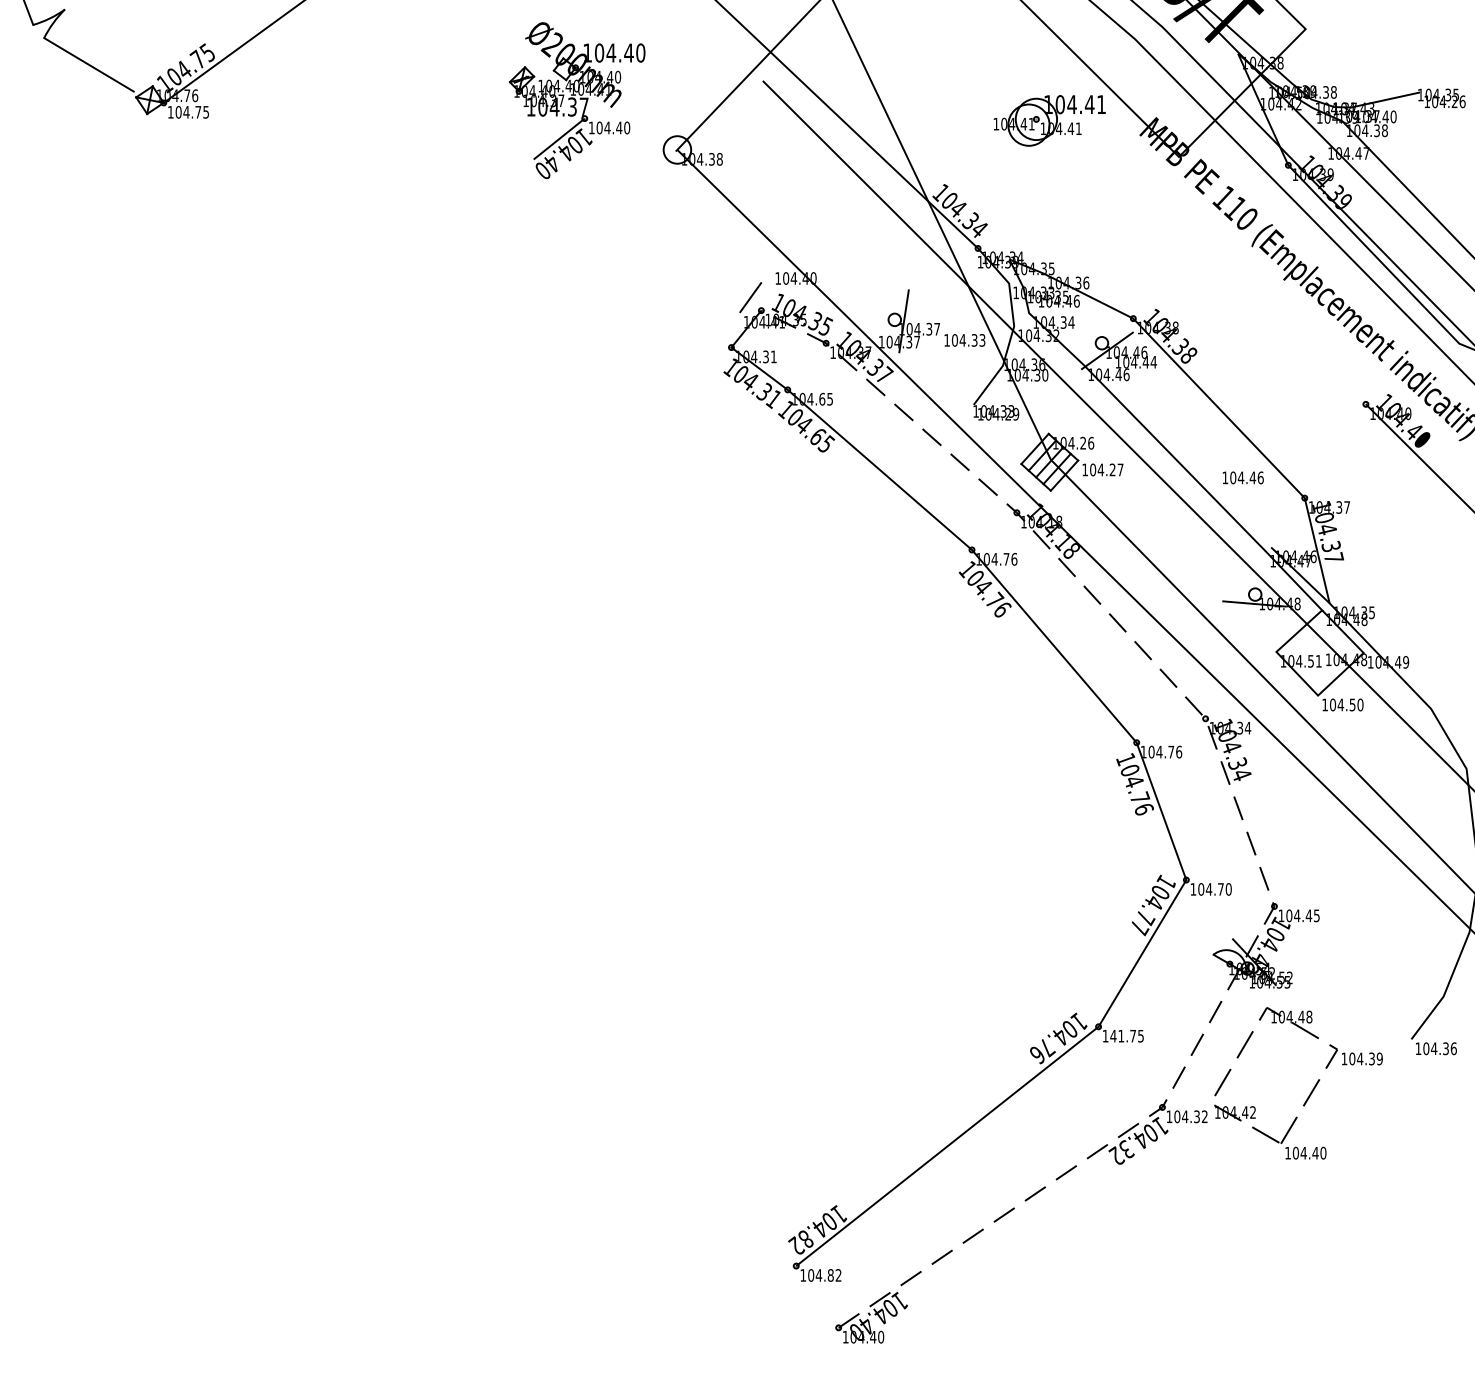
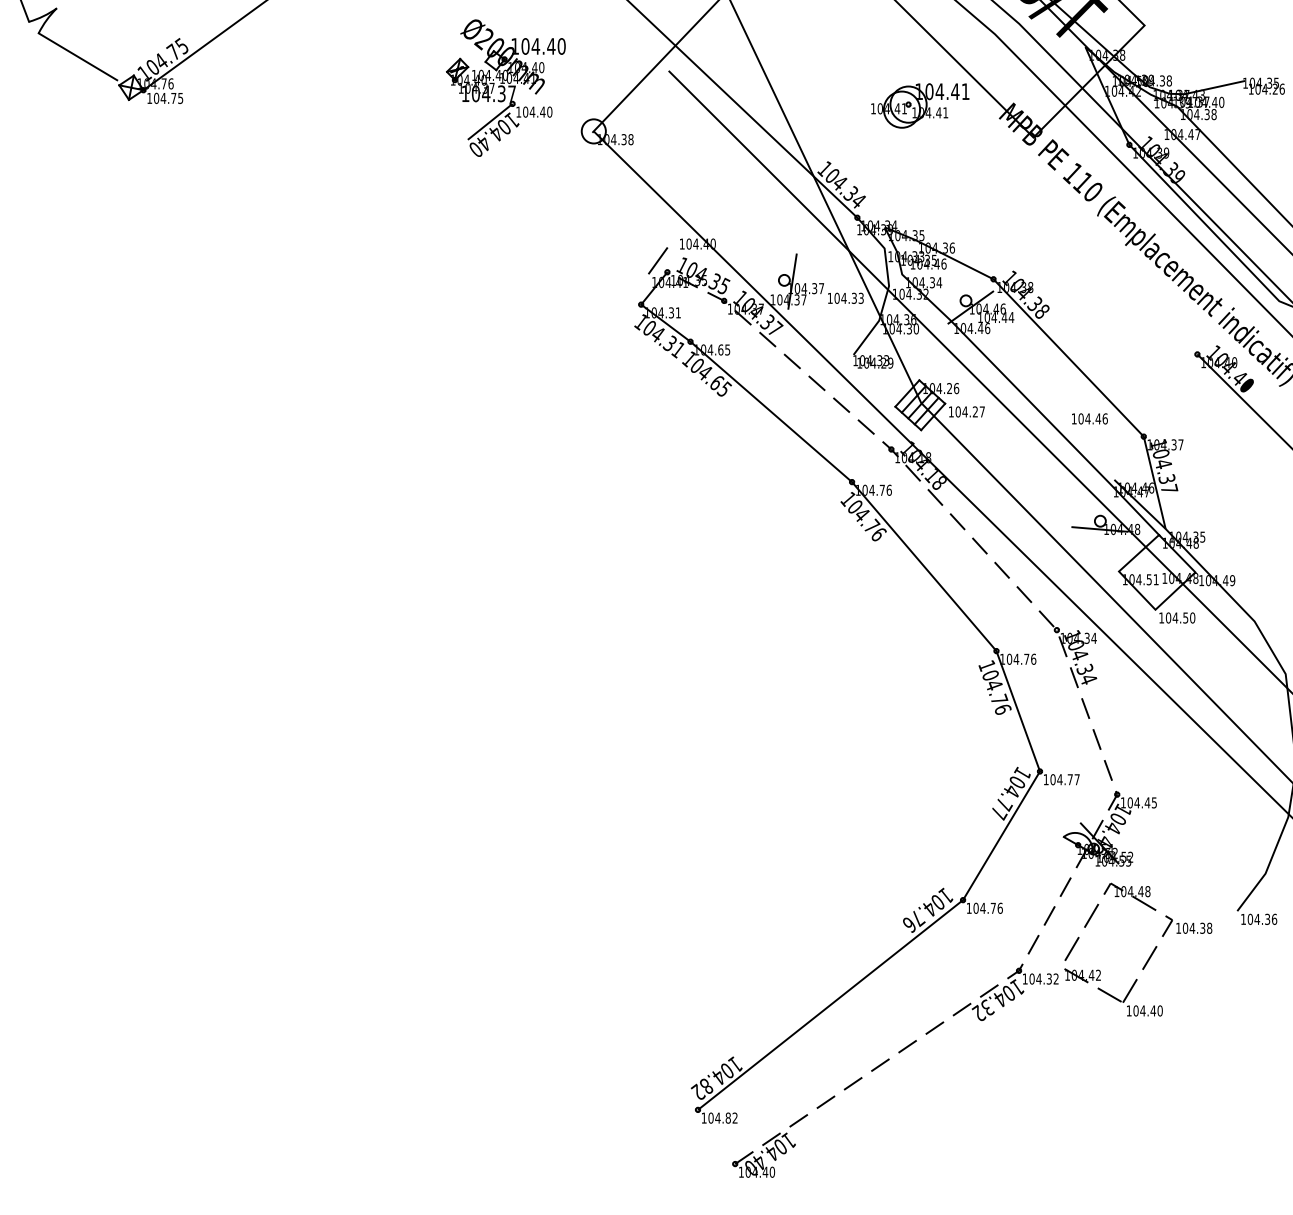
text: (1228, 889) -> (1076, 779), 104.70 -> 104.77
text: (1127, 1035) -> (988, 907), 141.75 -> 104.76
text: (1379, 1059) -> (1209, 928), 104.39 -> 104.38

